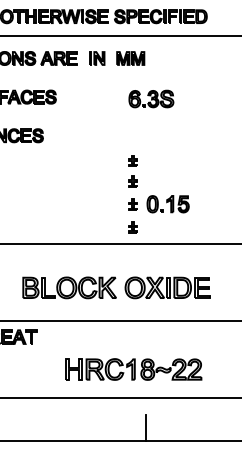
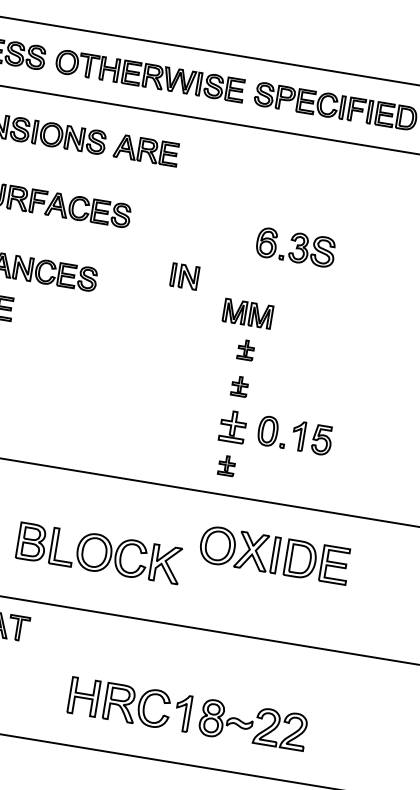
part: (97, 58) -> (185, 276), moved
part: (130, 58) -> (247, 313), moved
part: (132, 204) -> (232, 425), size x1.6
part: (167, 287) -> (274, 554), moved

